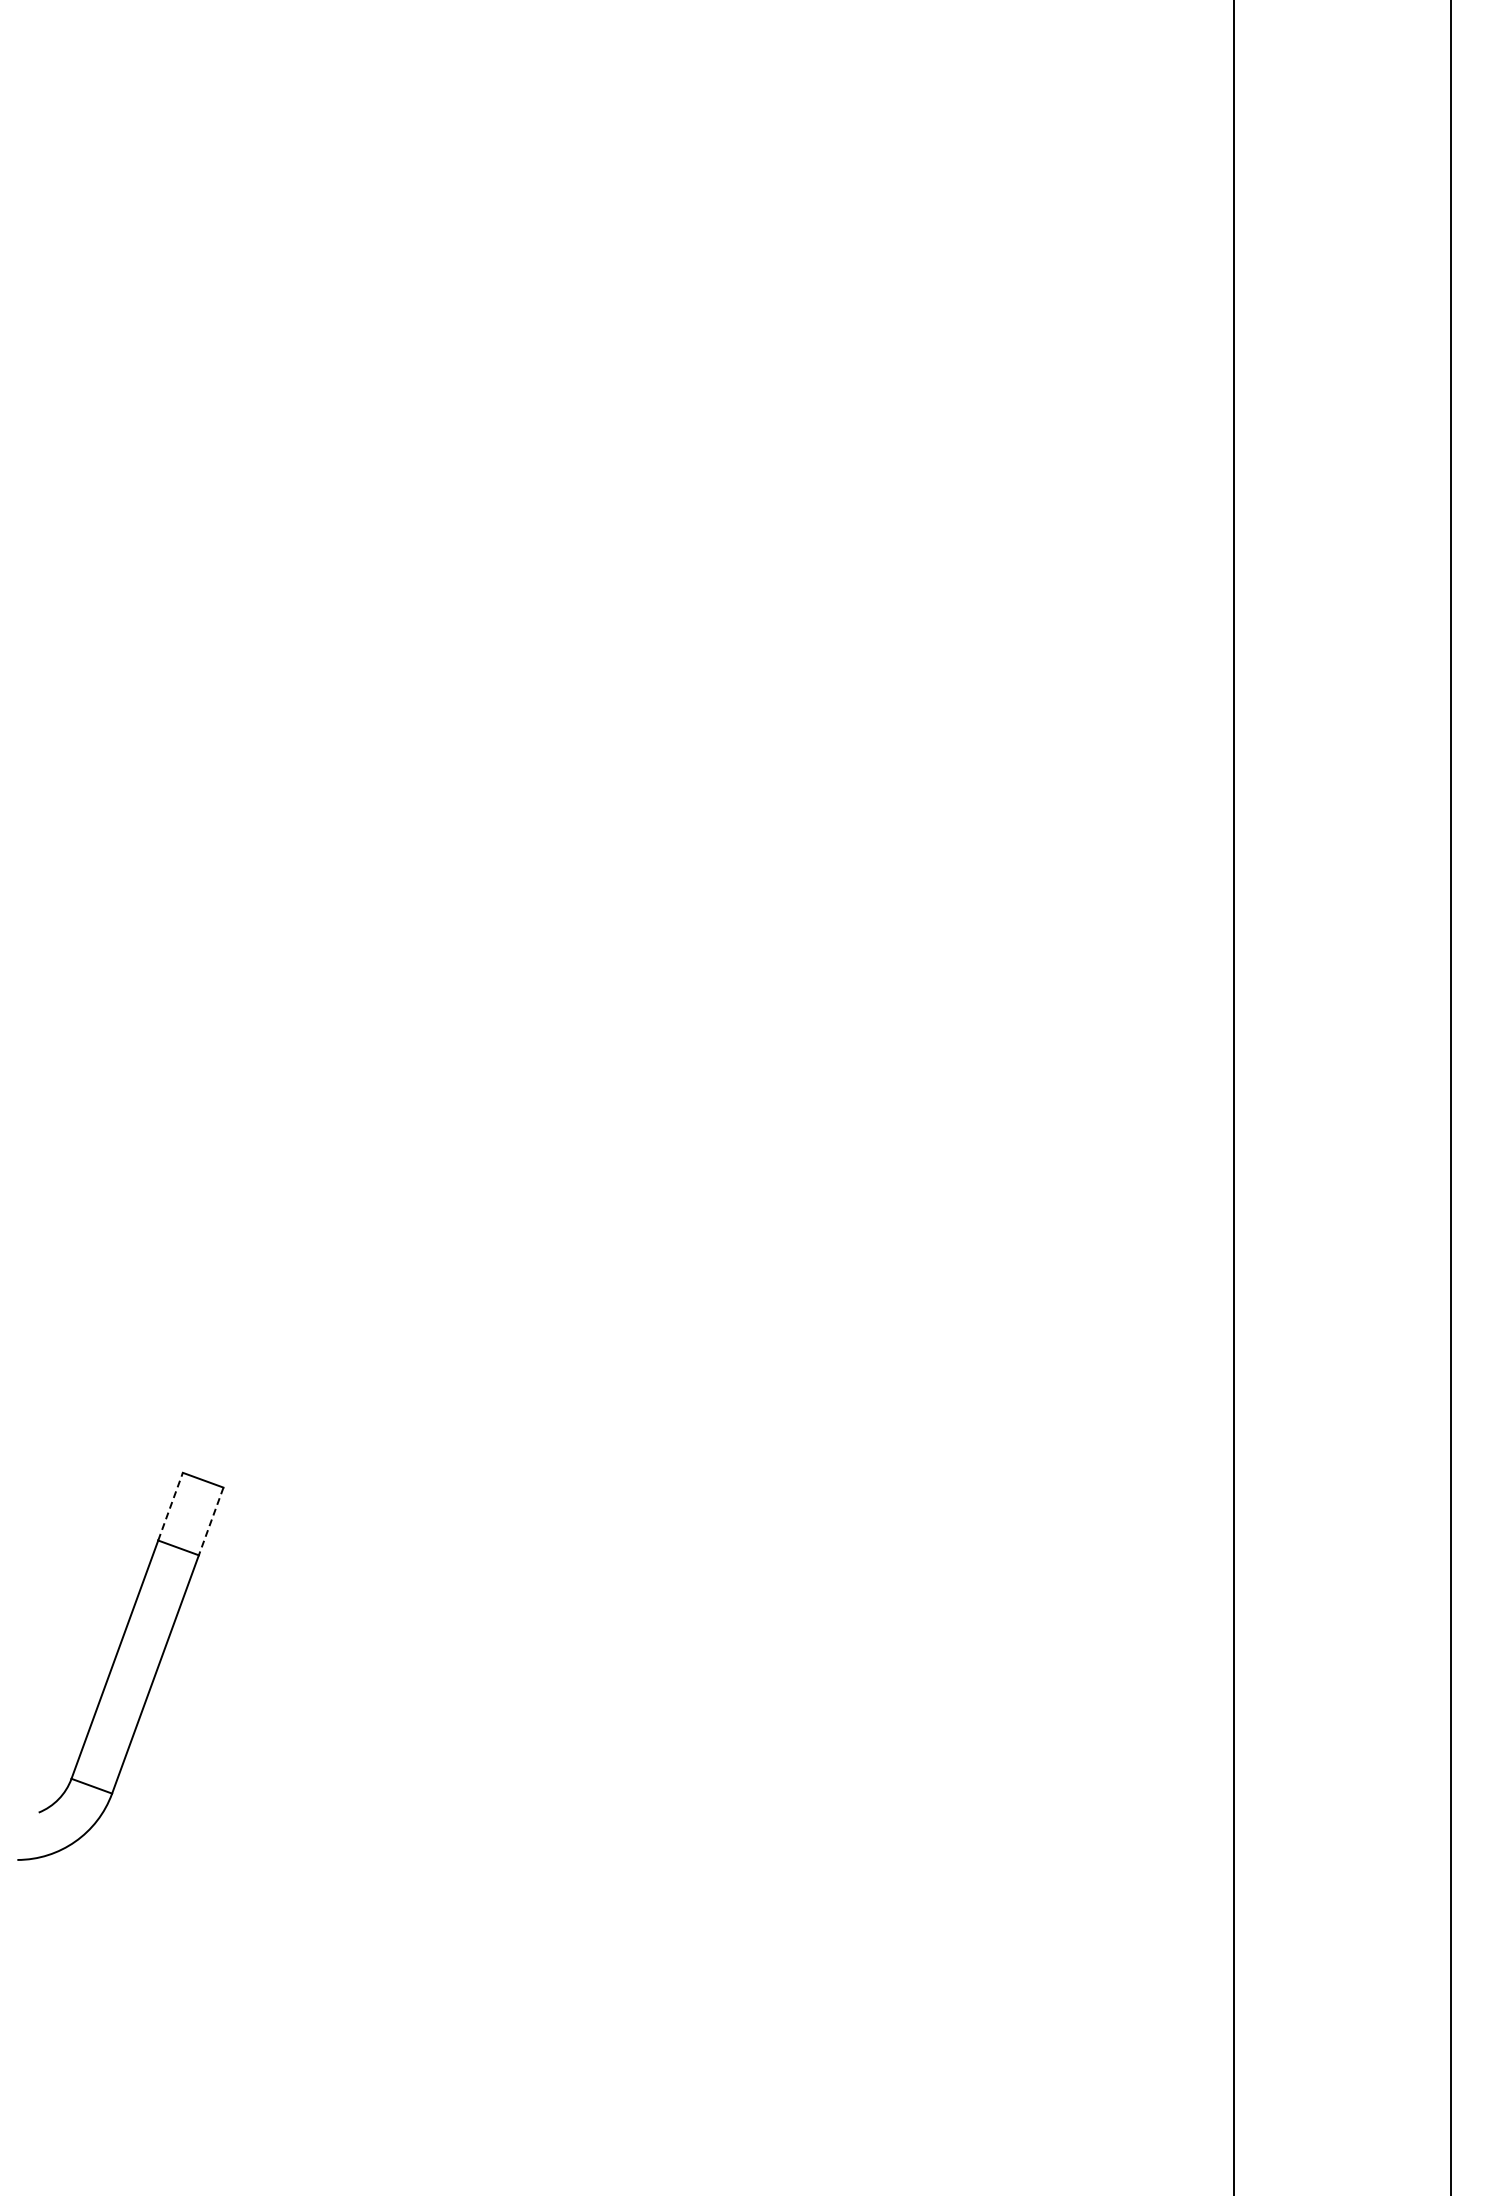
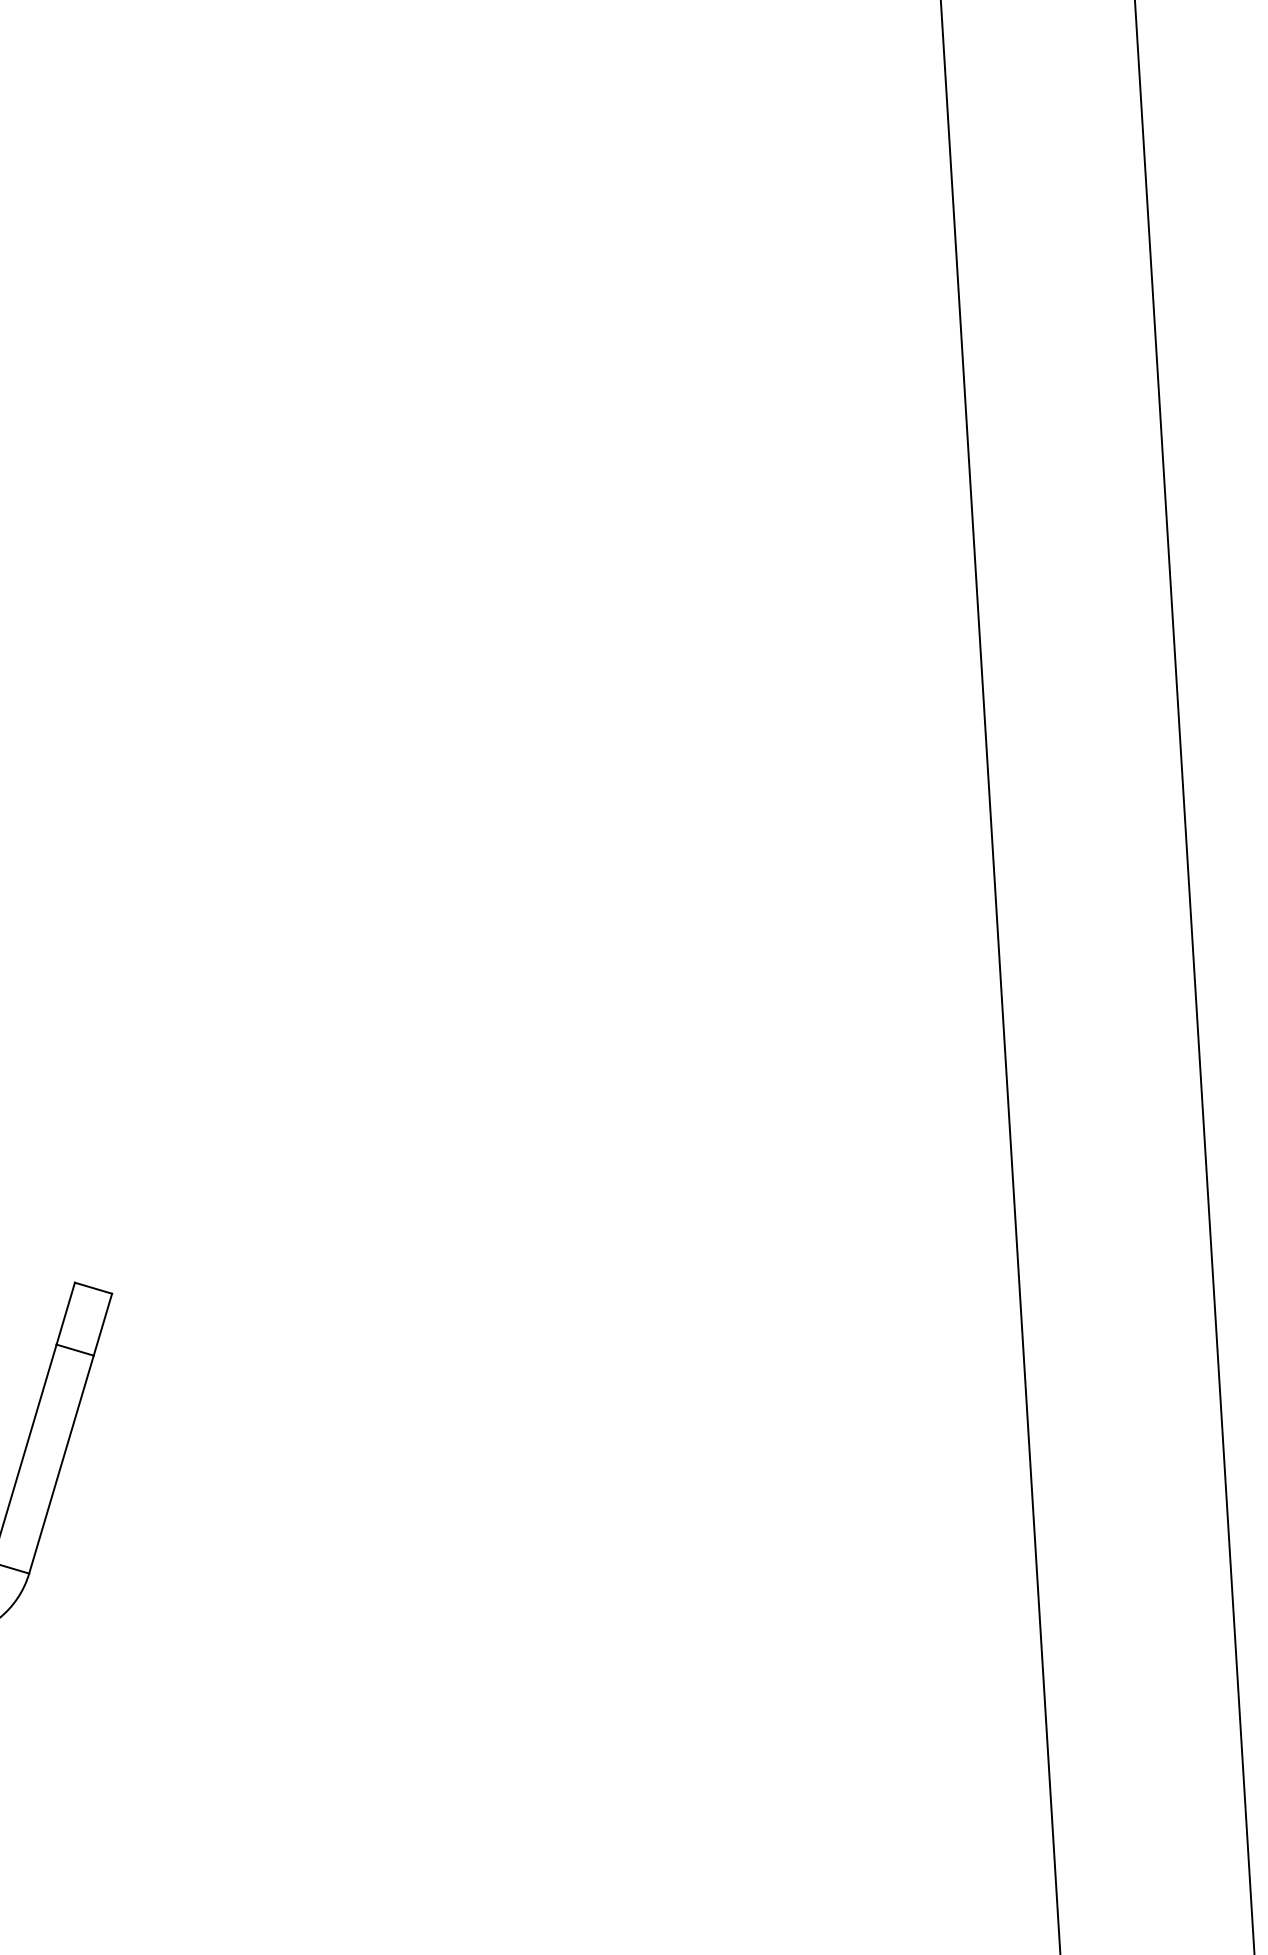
line: (170, 1506) -> (65, 1313), dashed -> solid
line: (211, 1521) -> (103, 1324), dashed -> solid

